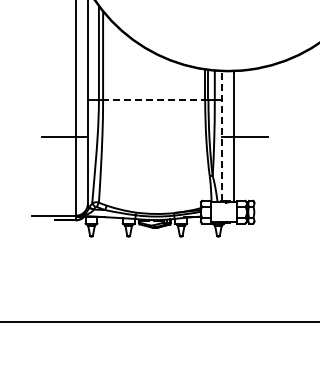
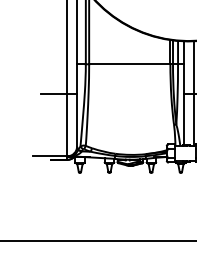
line: (155, 100) -> (130, 64), dashed -> solid
line: (222, 136) -> (184, 93), dashed -> solid

